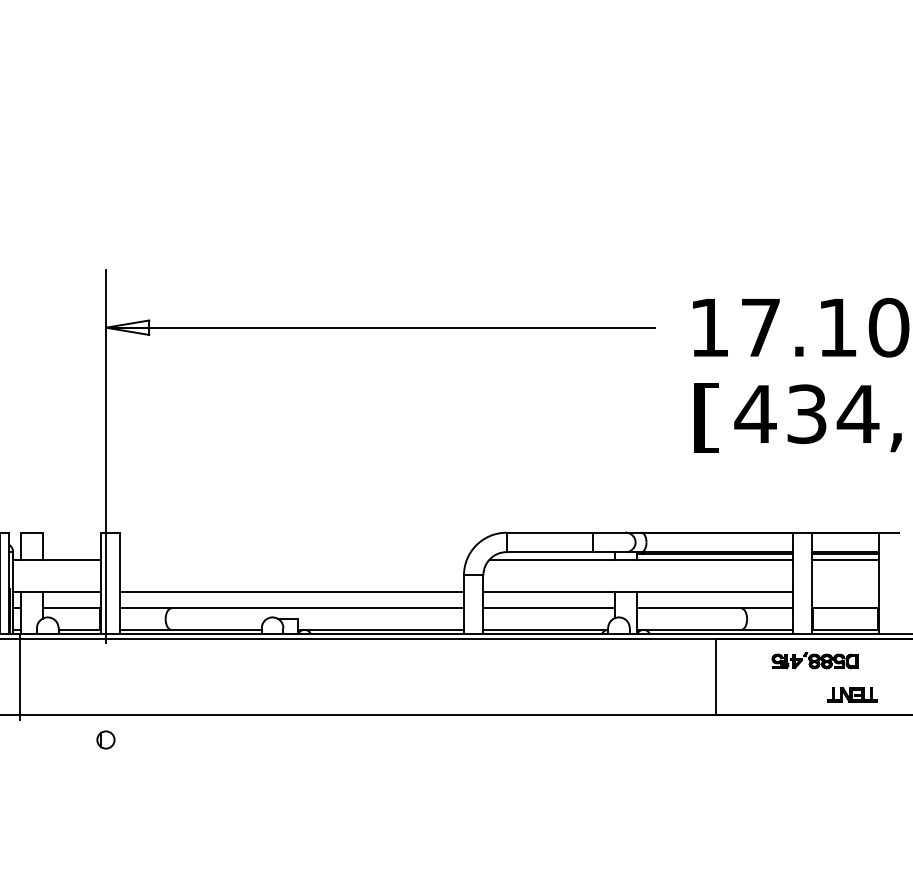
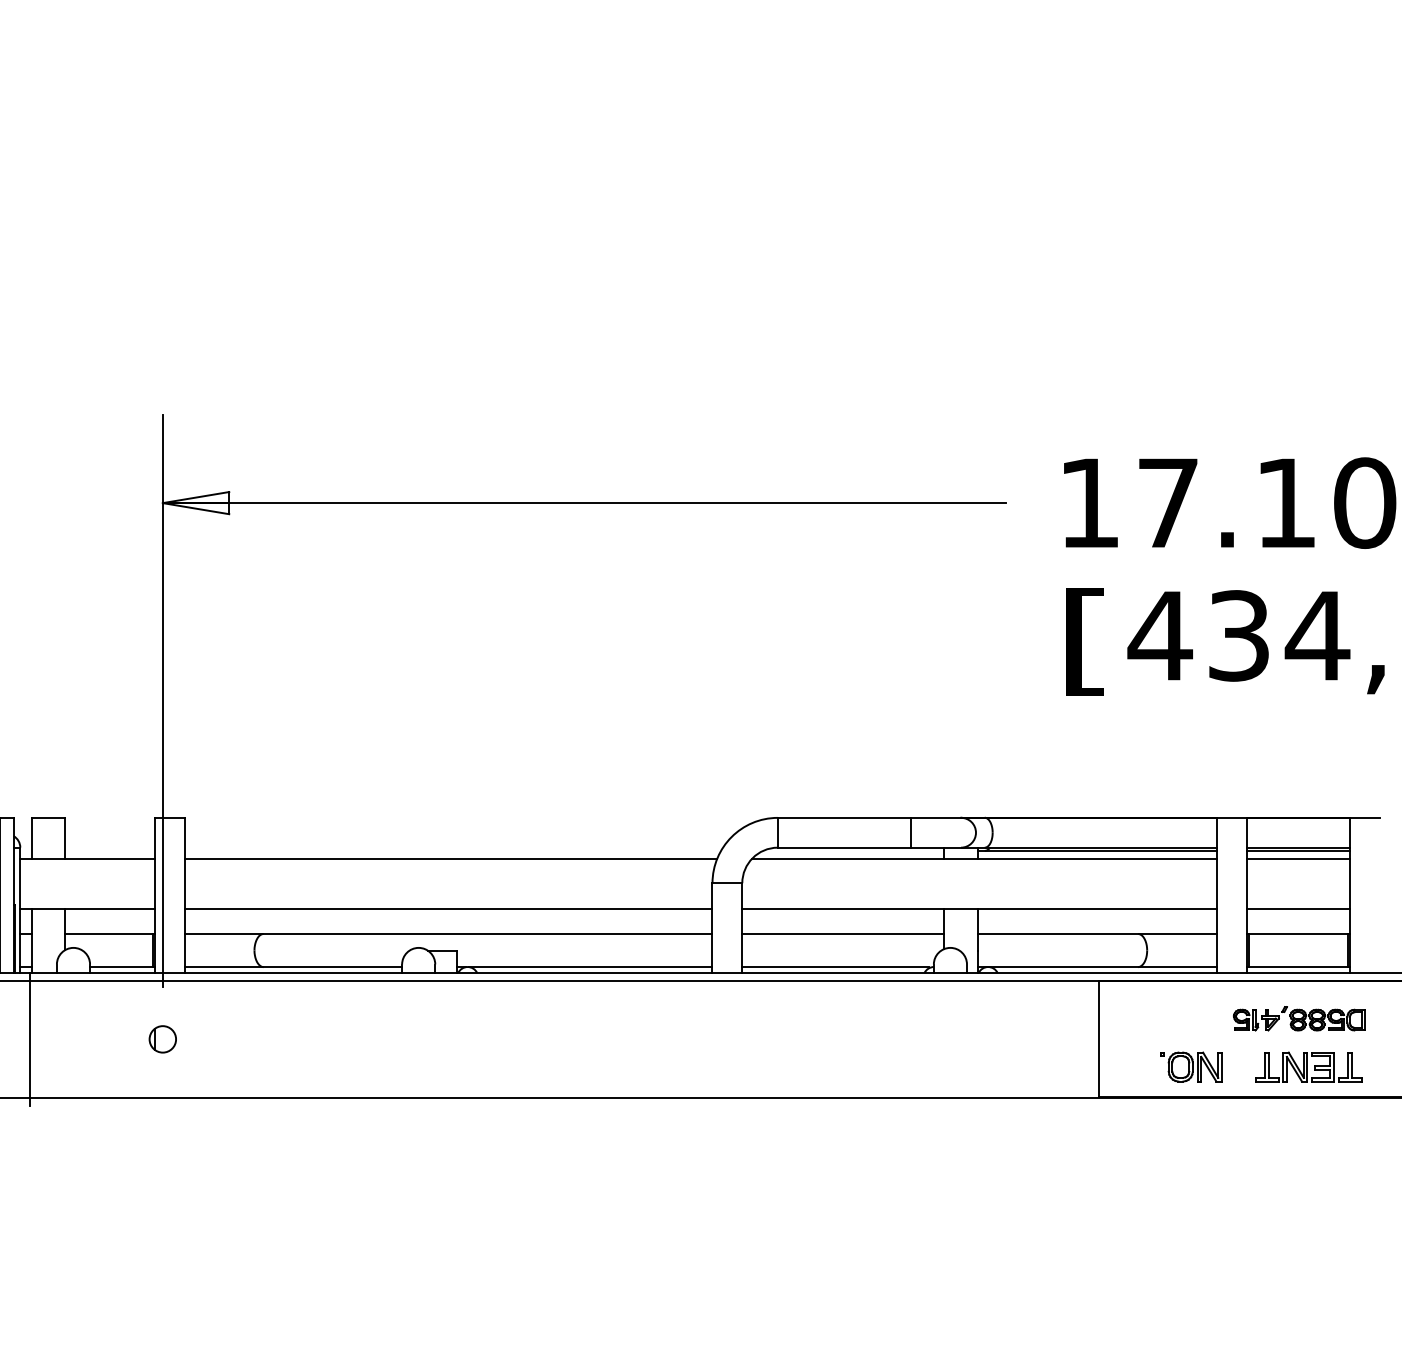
line: (293, 559) -> (450, 858), added
line: (845, 592) -> (1298, 909), added
part: (814, 660) -> (1298, 1018), moved
part: (775, 694) -> (1190, 1066), added
part: (852, 694) -> (1308, 1066), size x1.43
part: (105, 739) -> (162, 1038), moved

